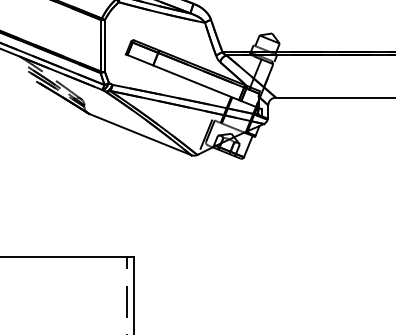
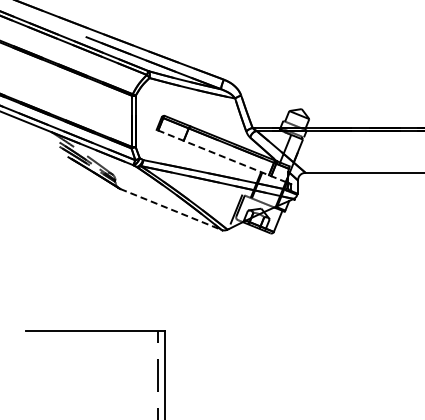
line: (191, 80) -> (221, 155), solid -> dashed
line: (139, 134) -> (170, 209), solid -> dashed

